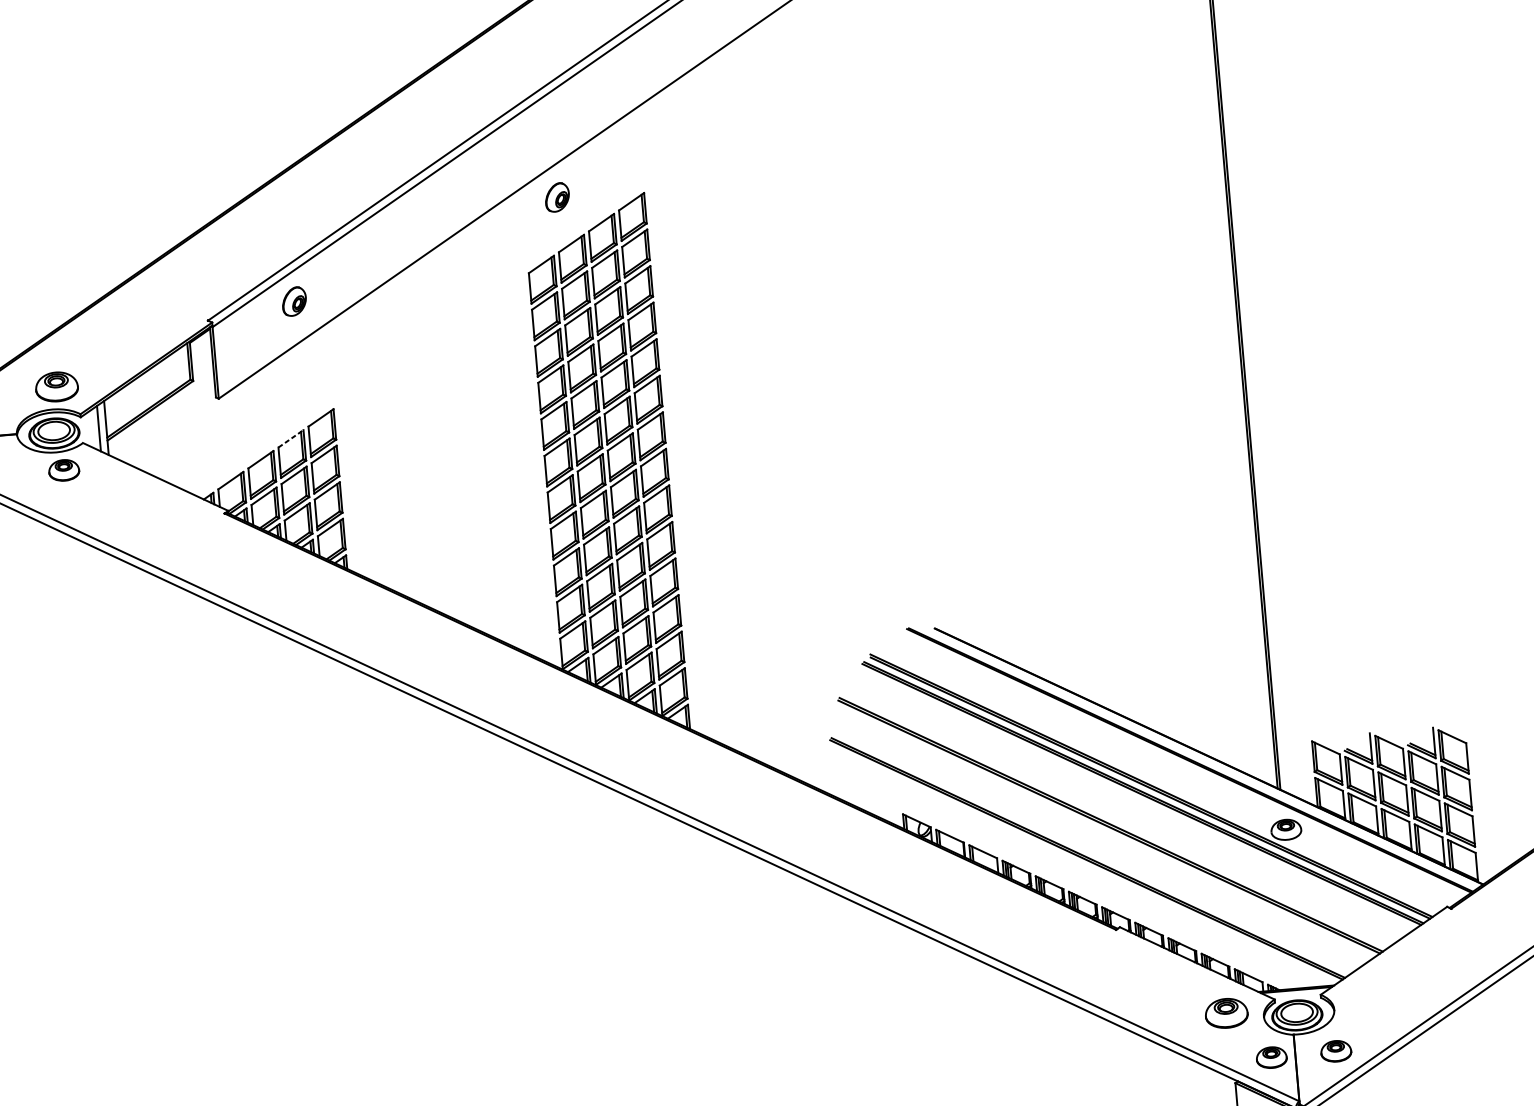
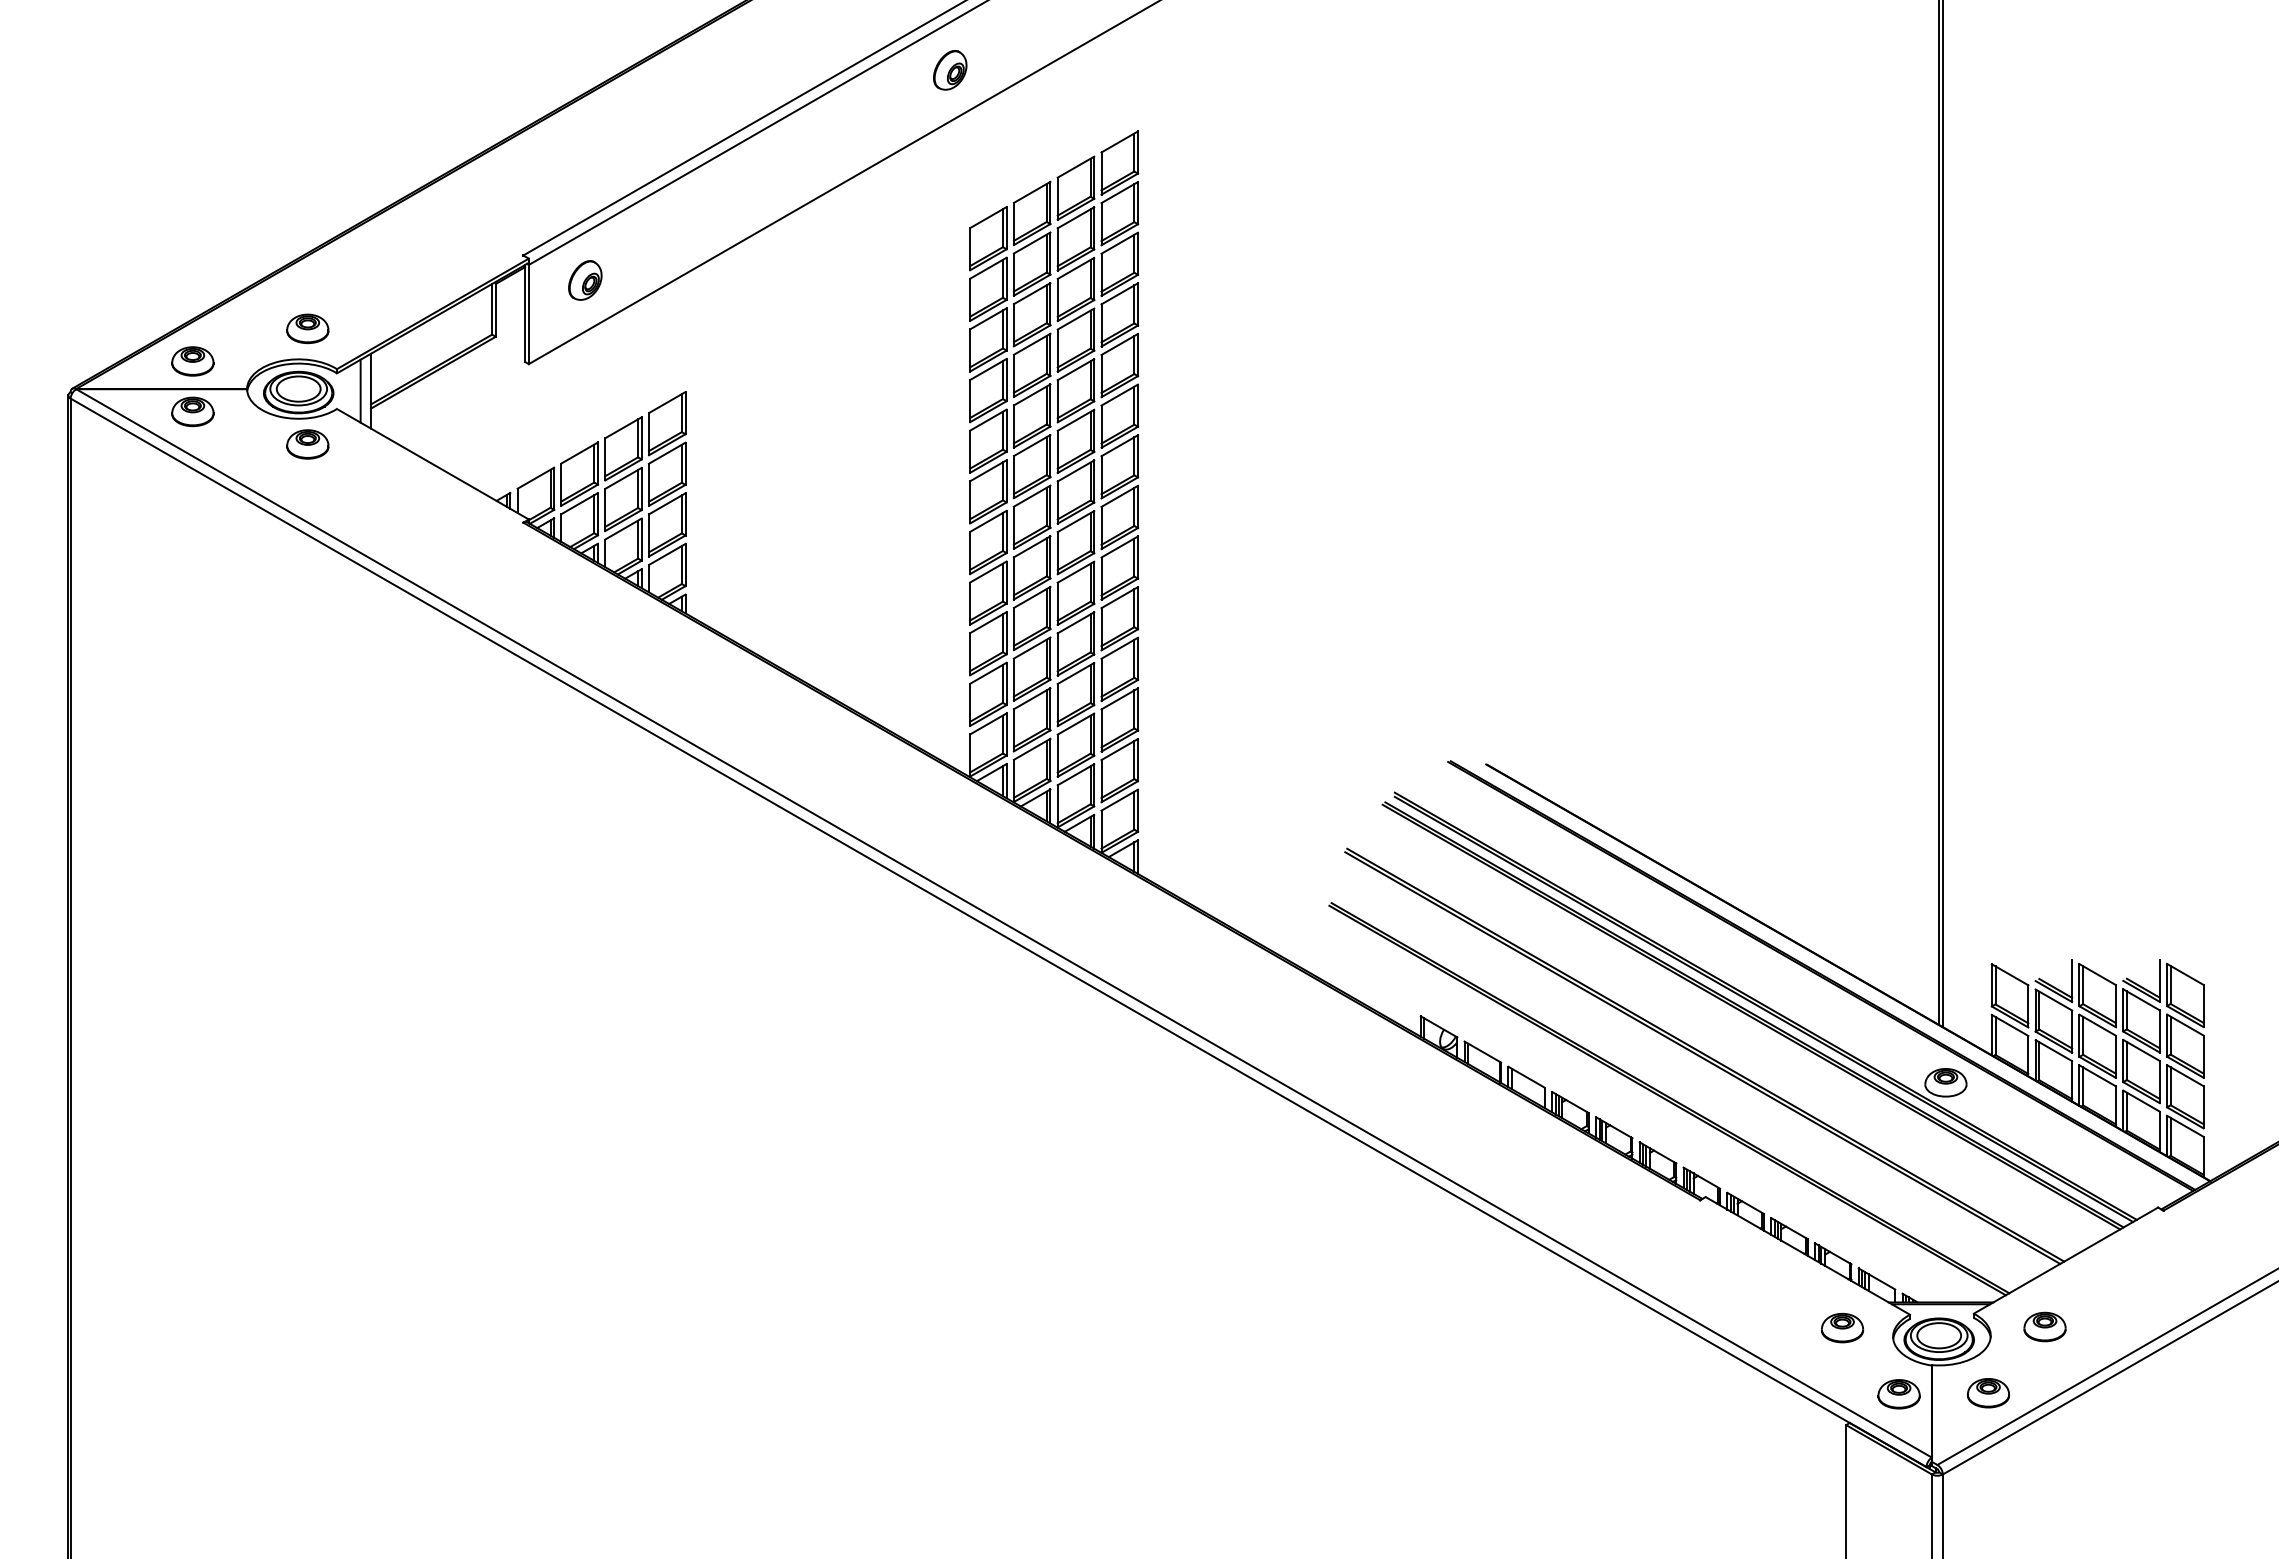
part: (557, 196) -> (950, 69), moved
part: (294, 301) -> (585, 280), moved
part: (56, 386) -> (307, 328), size x0.71
line: (291, 438) -> (623, 427), dashed -> solid
part: (1372, 999) -> (2044, 1326), added
part: (1226, 1012) -> (1842, 1327), size x0.71

